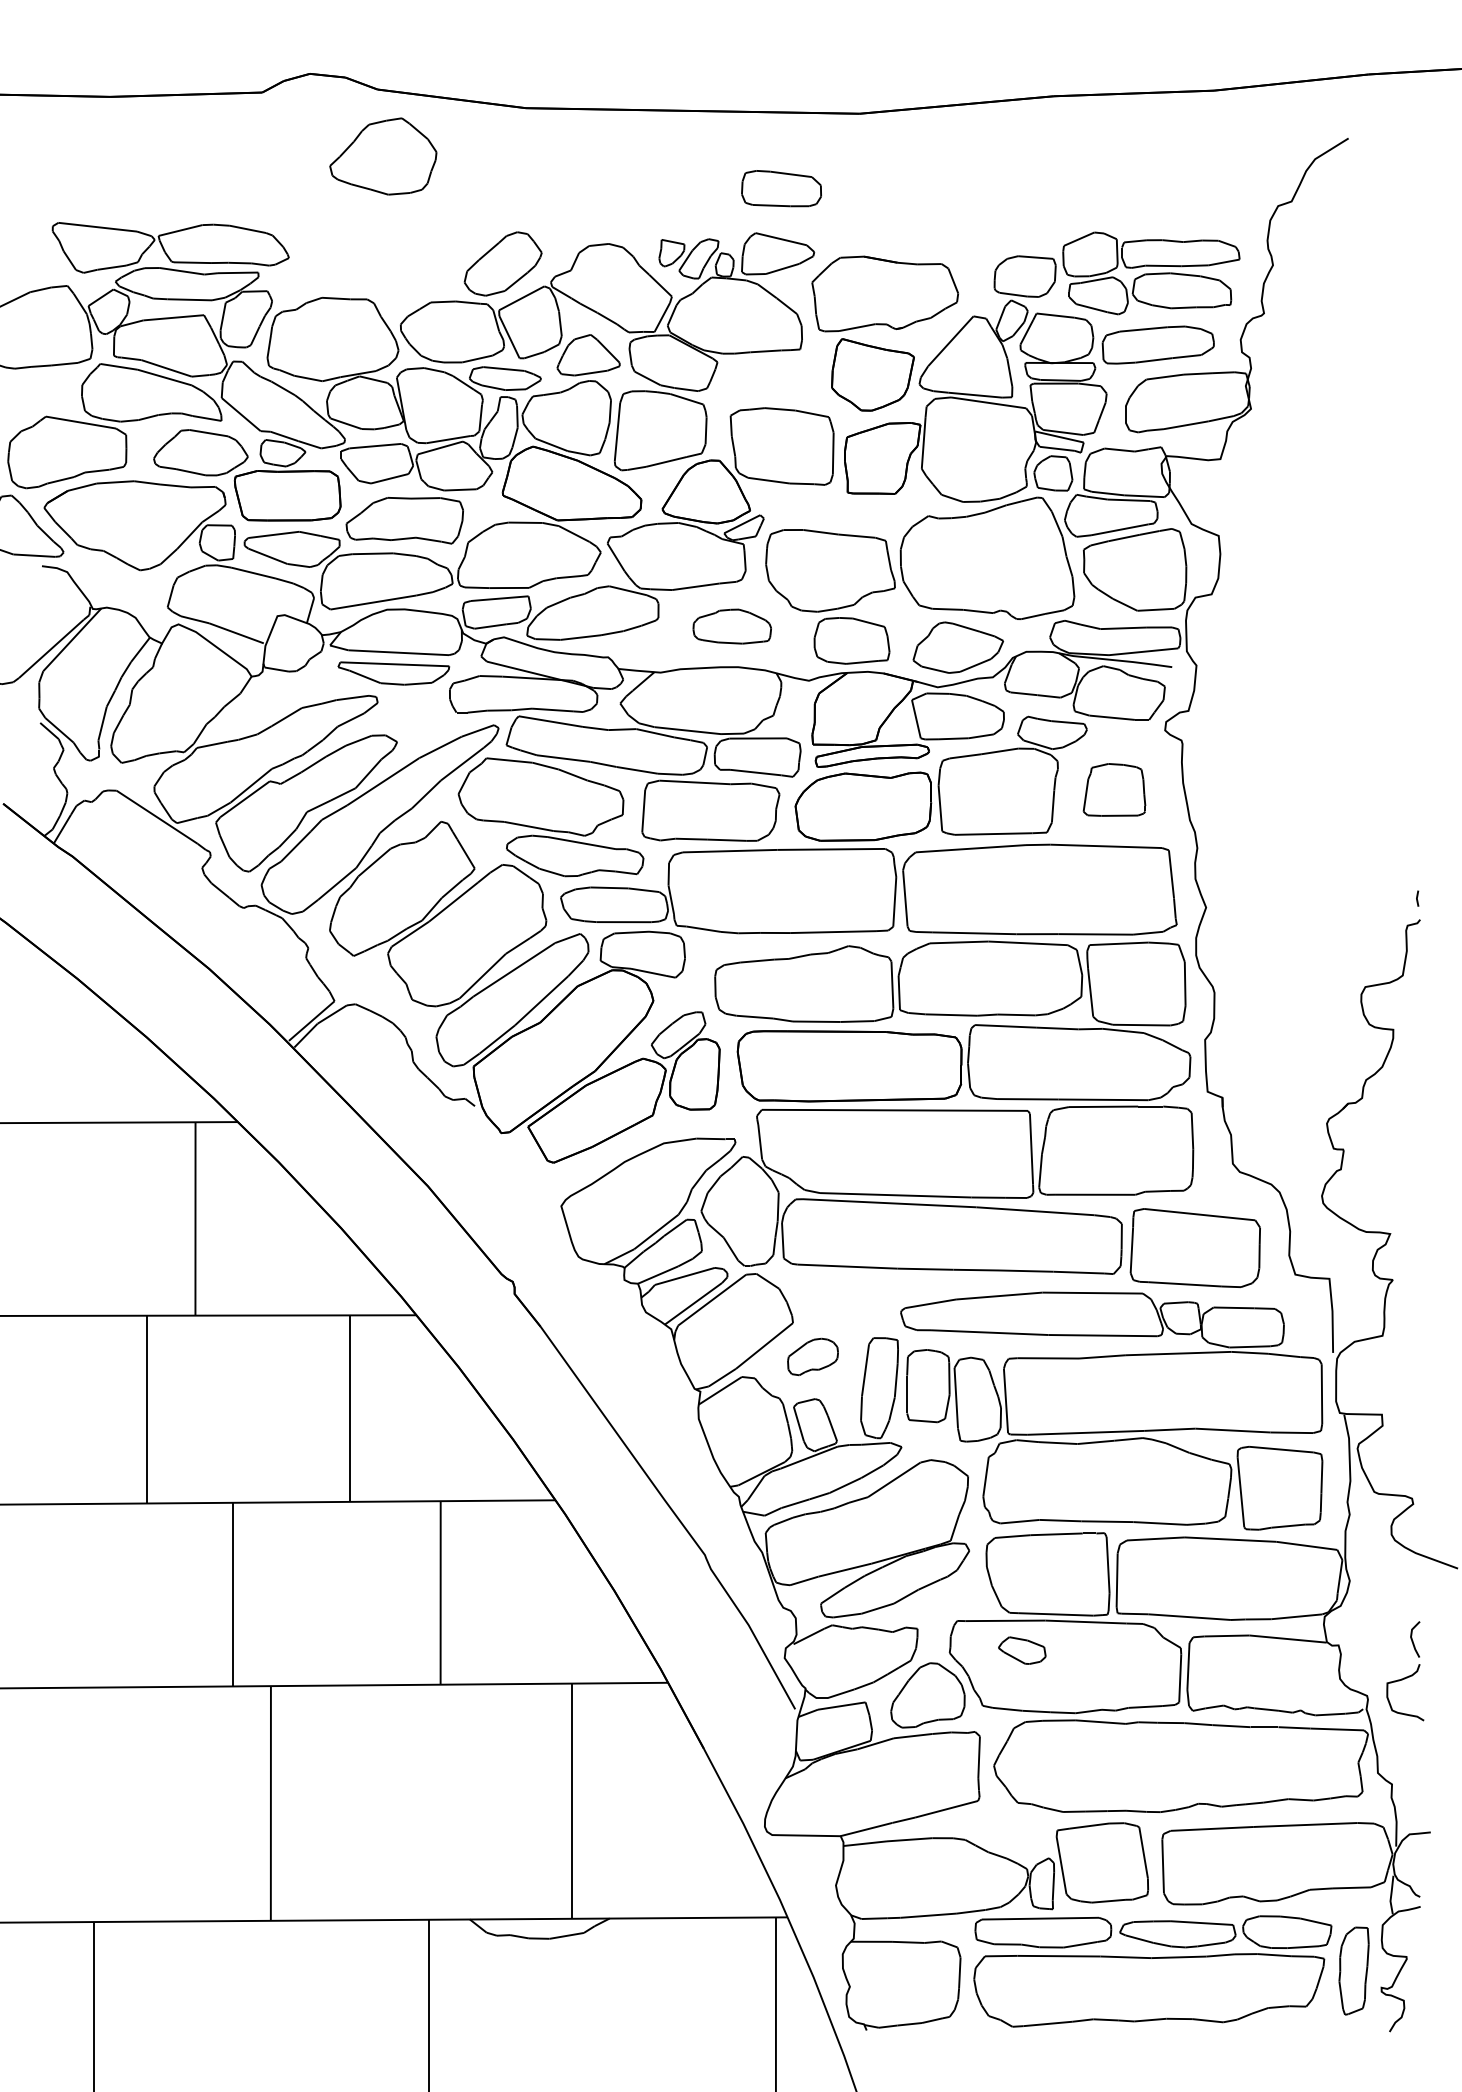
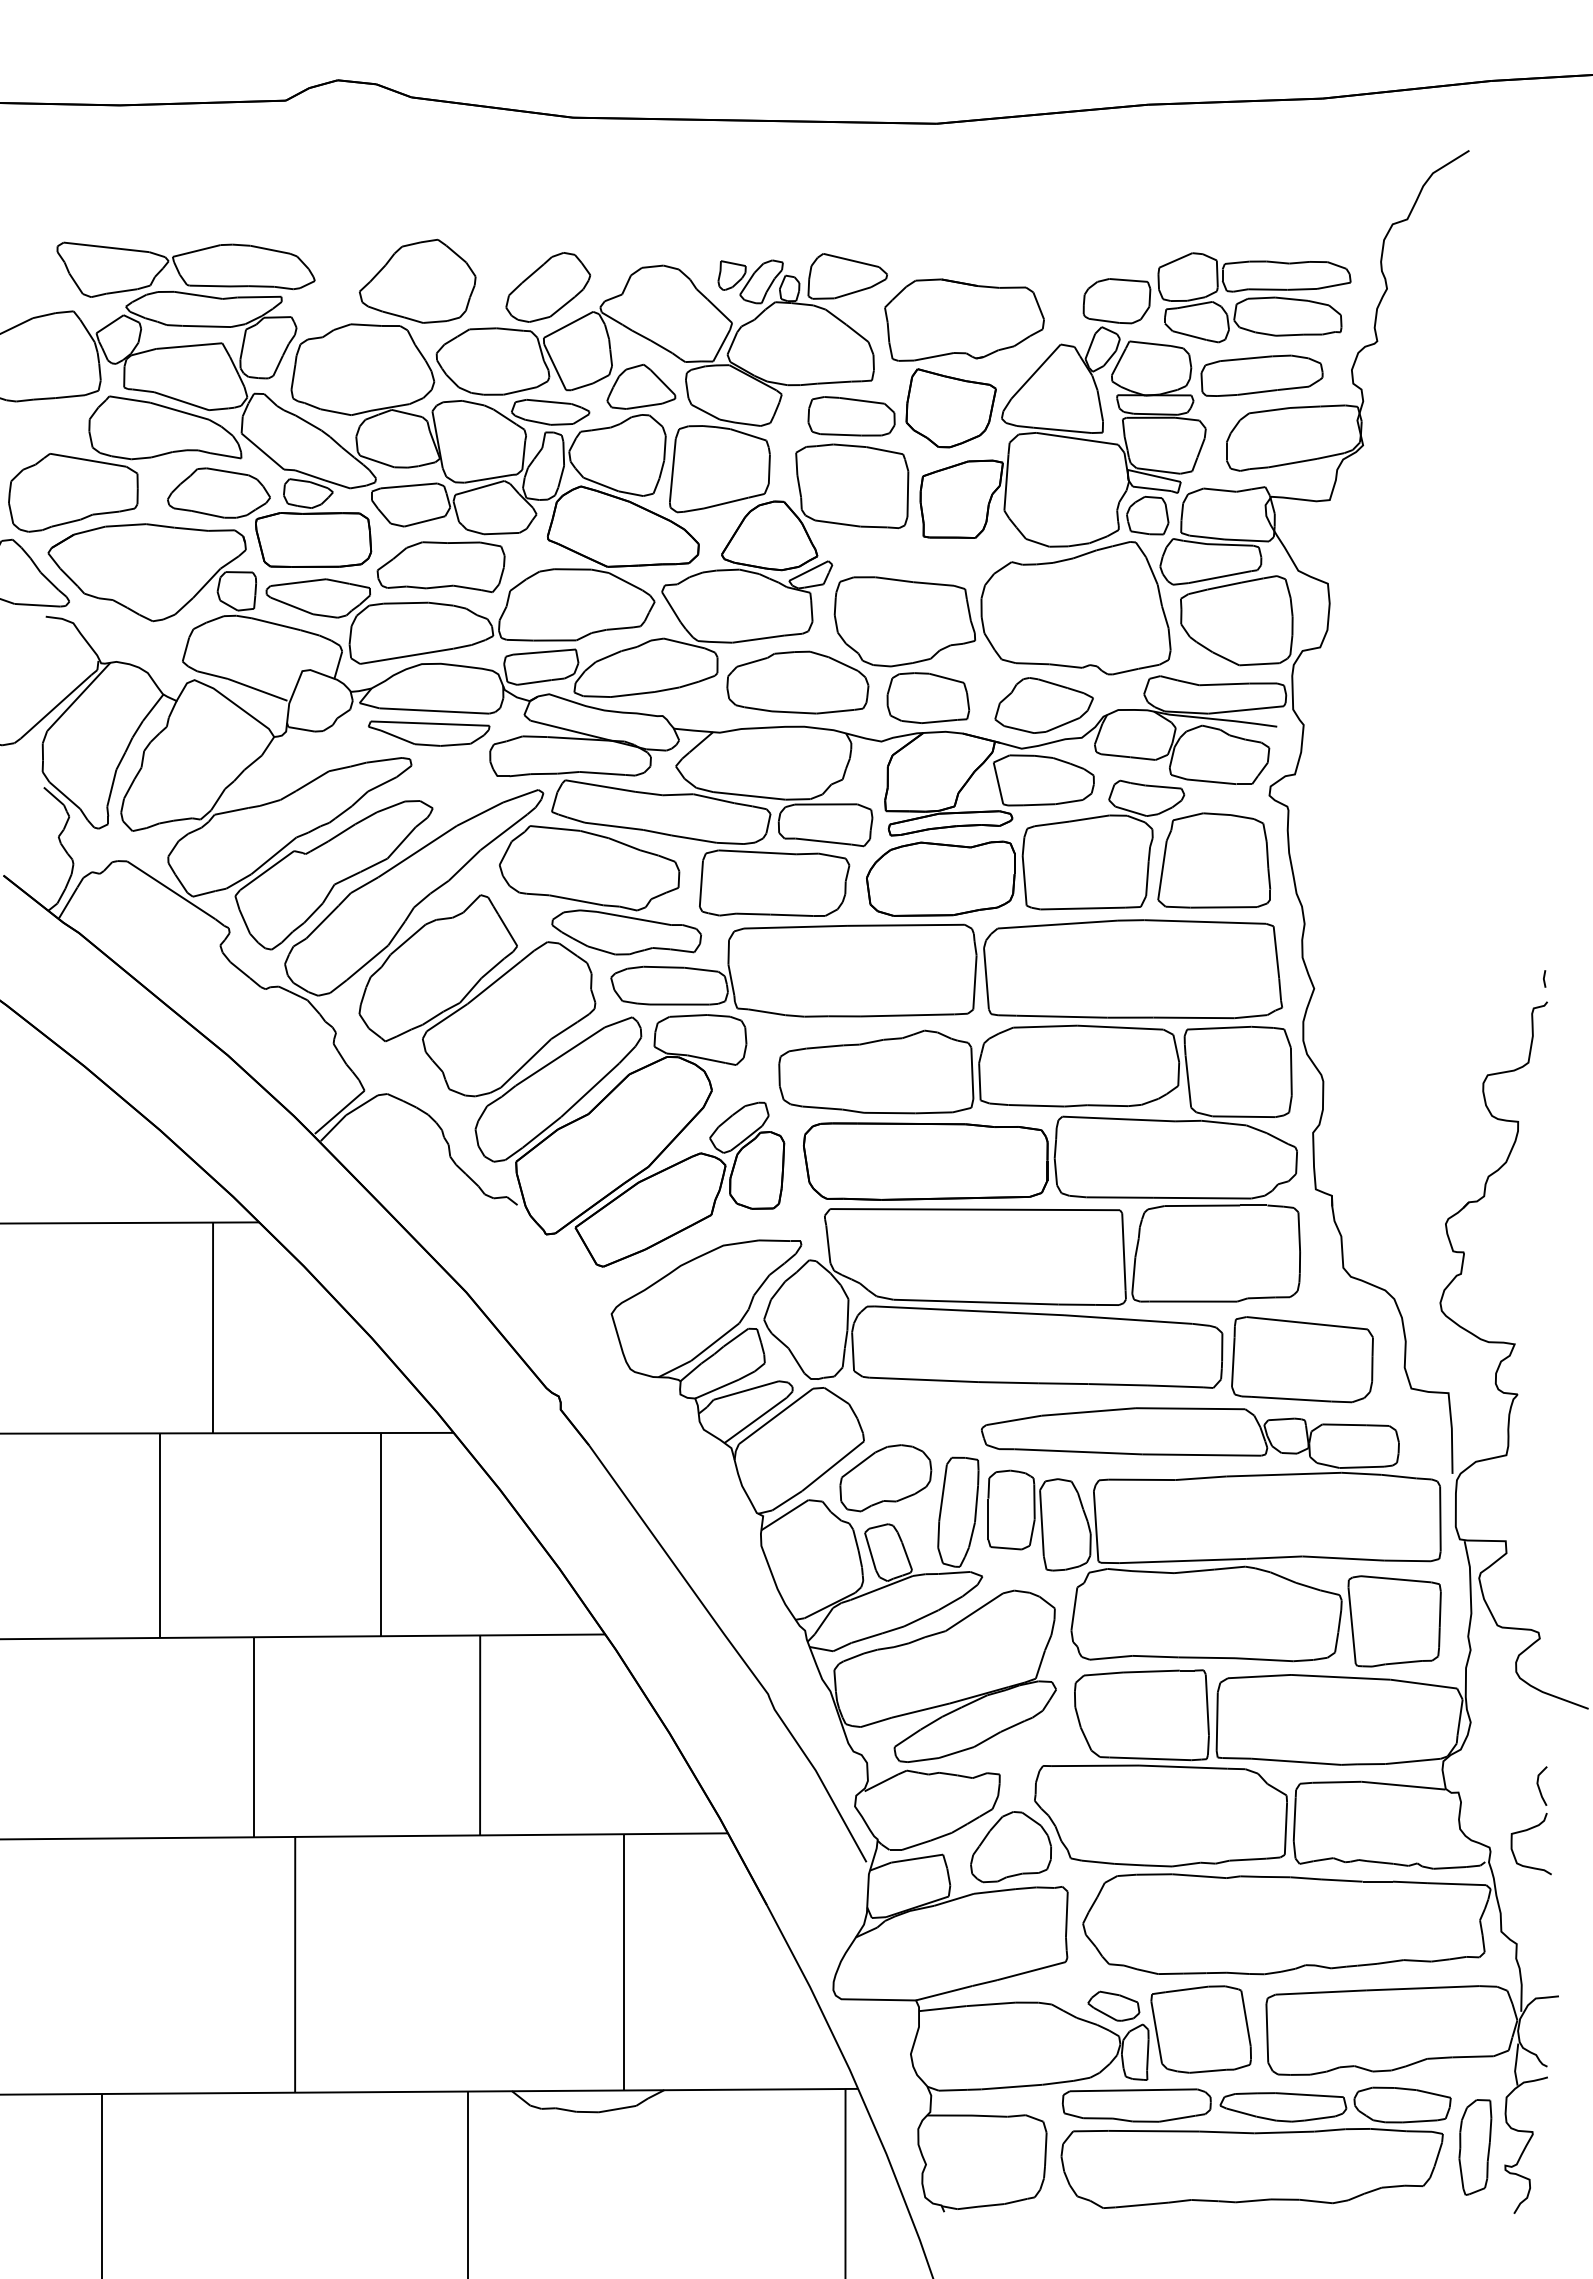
part: (383, 155) -> (417, 280), moved
part: (781, 188) -> (851, 416), moved
part: (731, 626) -> (797, 682), size x1.67
part: (1114, 789) -> (1214, 860), size x1.67
part: (812, 1357) -> (885, 1478), size x1.67
part: (1021, 1649) -> (1113, 2005), moved

